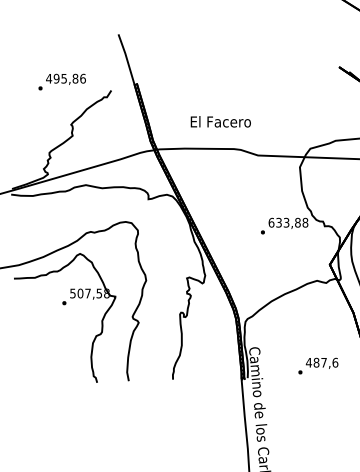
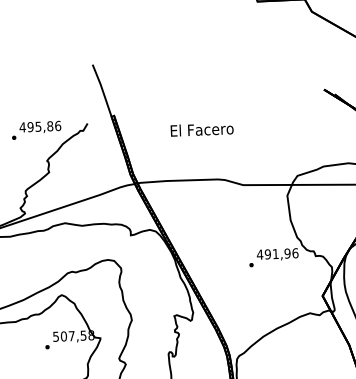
text: (61, 81) -> (35, 129), moved
text: (220, 121) -> (201, 129), moved
text: (288, 222) -> (277, 253), 633,88 -> 491,96

